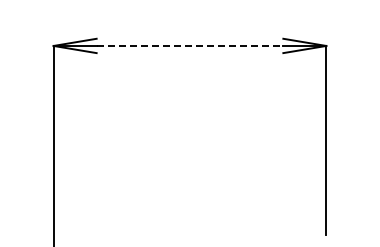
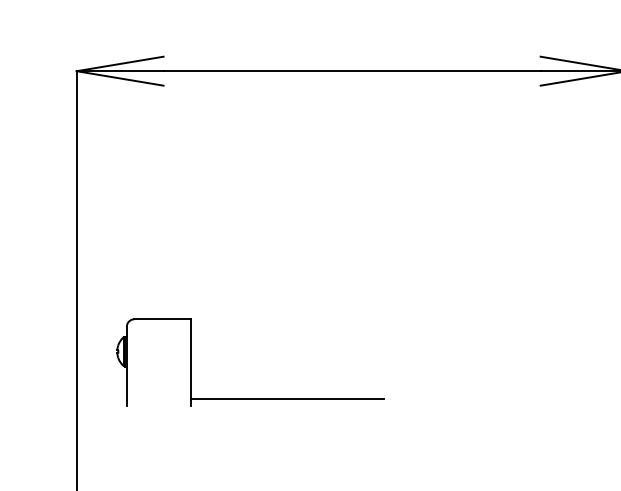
line: (190, 45) -> (353, 70), dashed -> solid
part: (139, 207) -> (250, 397), added

